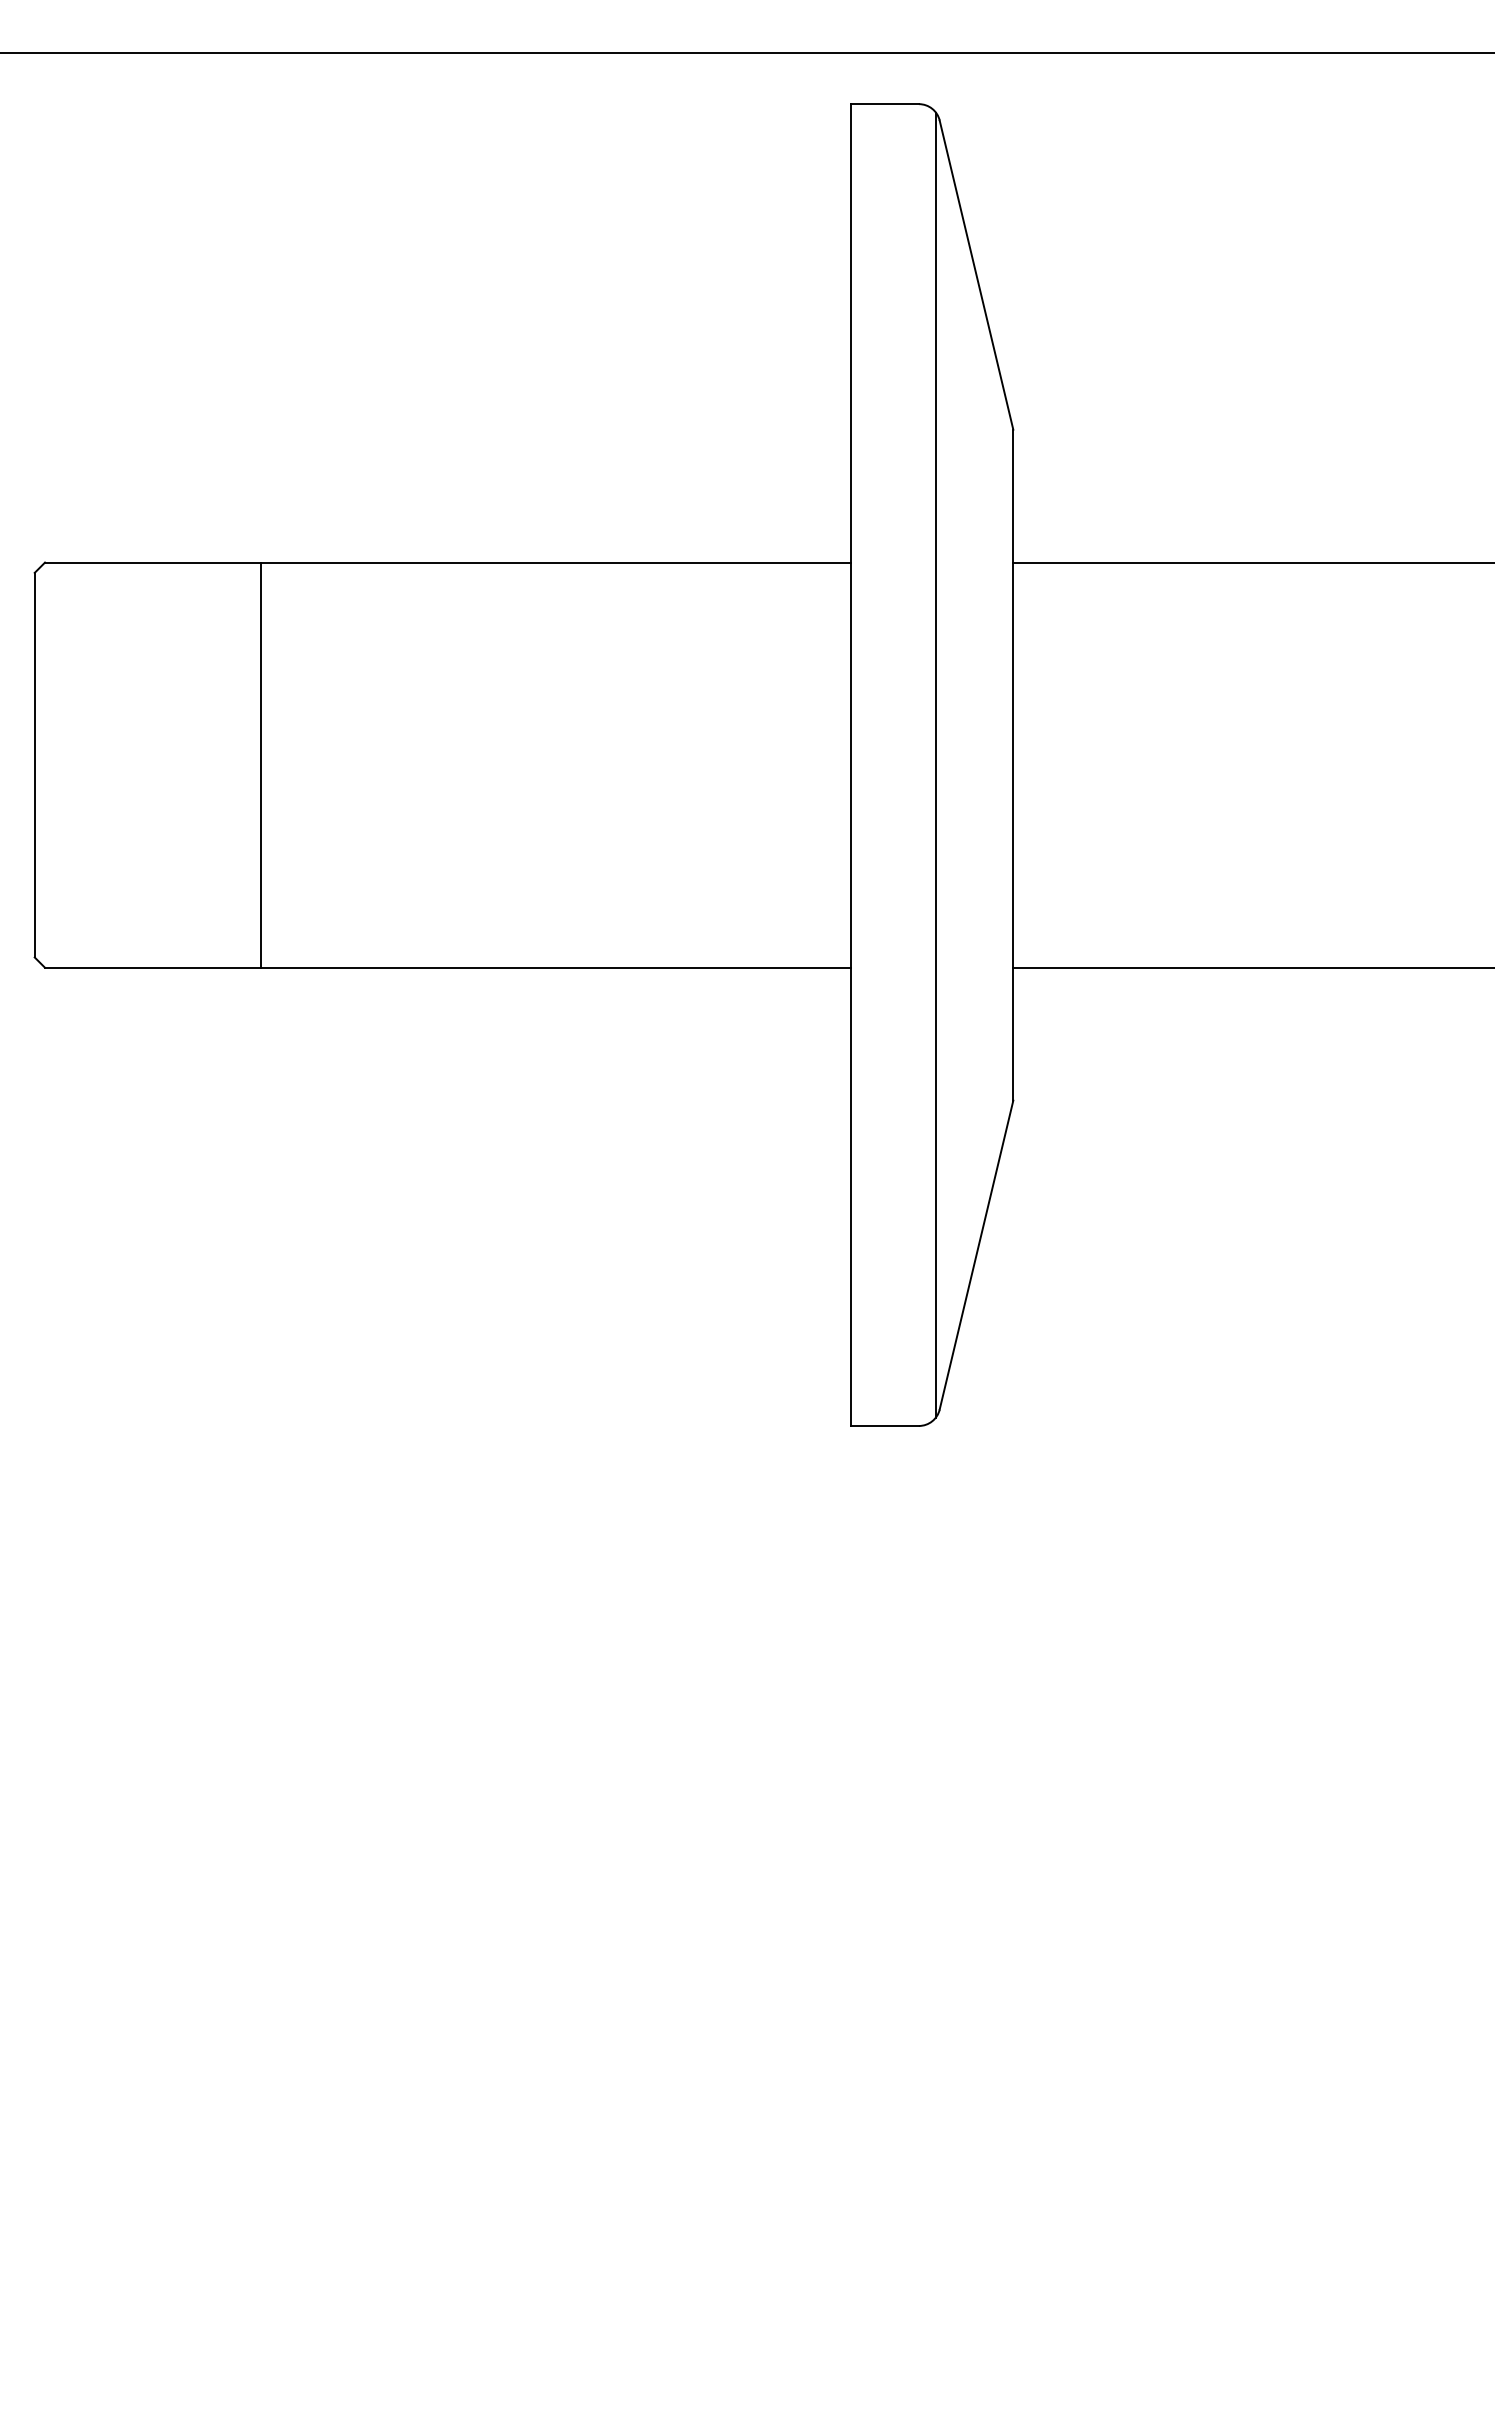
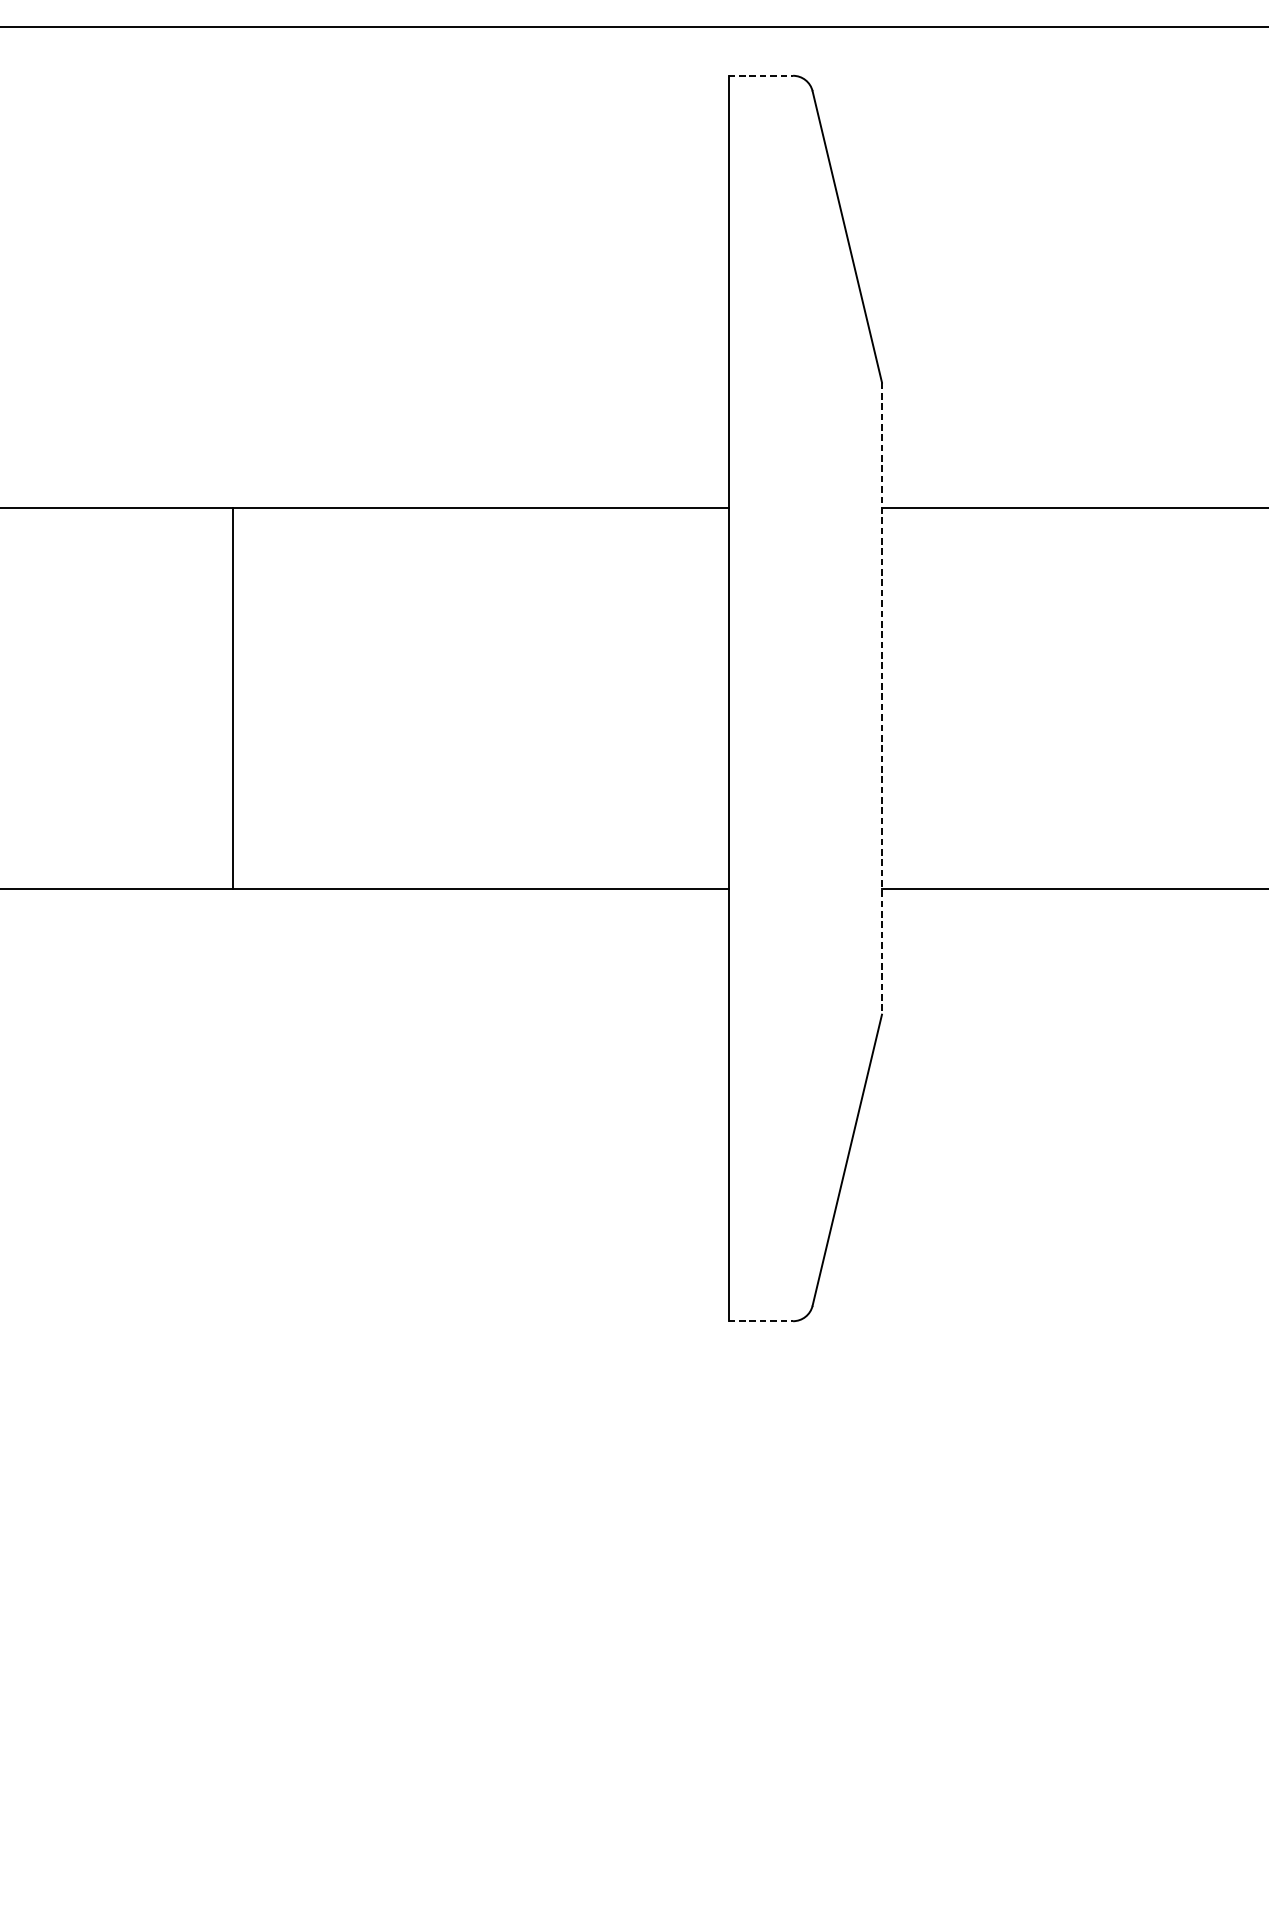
line: (885, 104) -> (761, 76), solid -> dashed
line: (260, 764) -> (232, 697), moved
line: (935, 764) -> (808, 697), removed
line: (1013, 765) -> (882, 698), solid -> dashed
line: (885, 1425) -> (761, 1320), solid -> dashed

